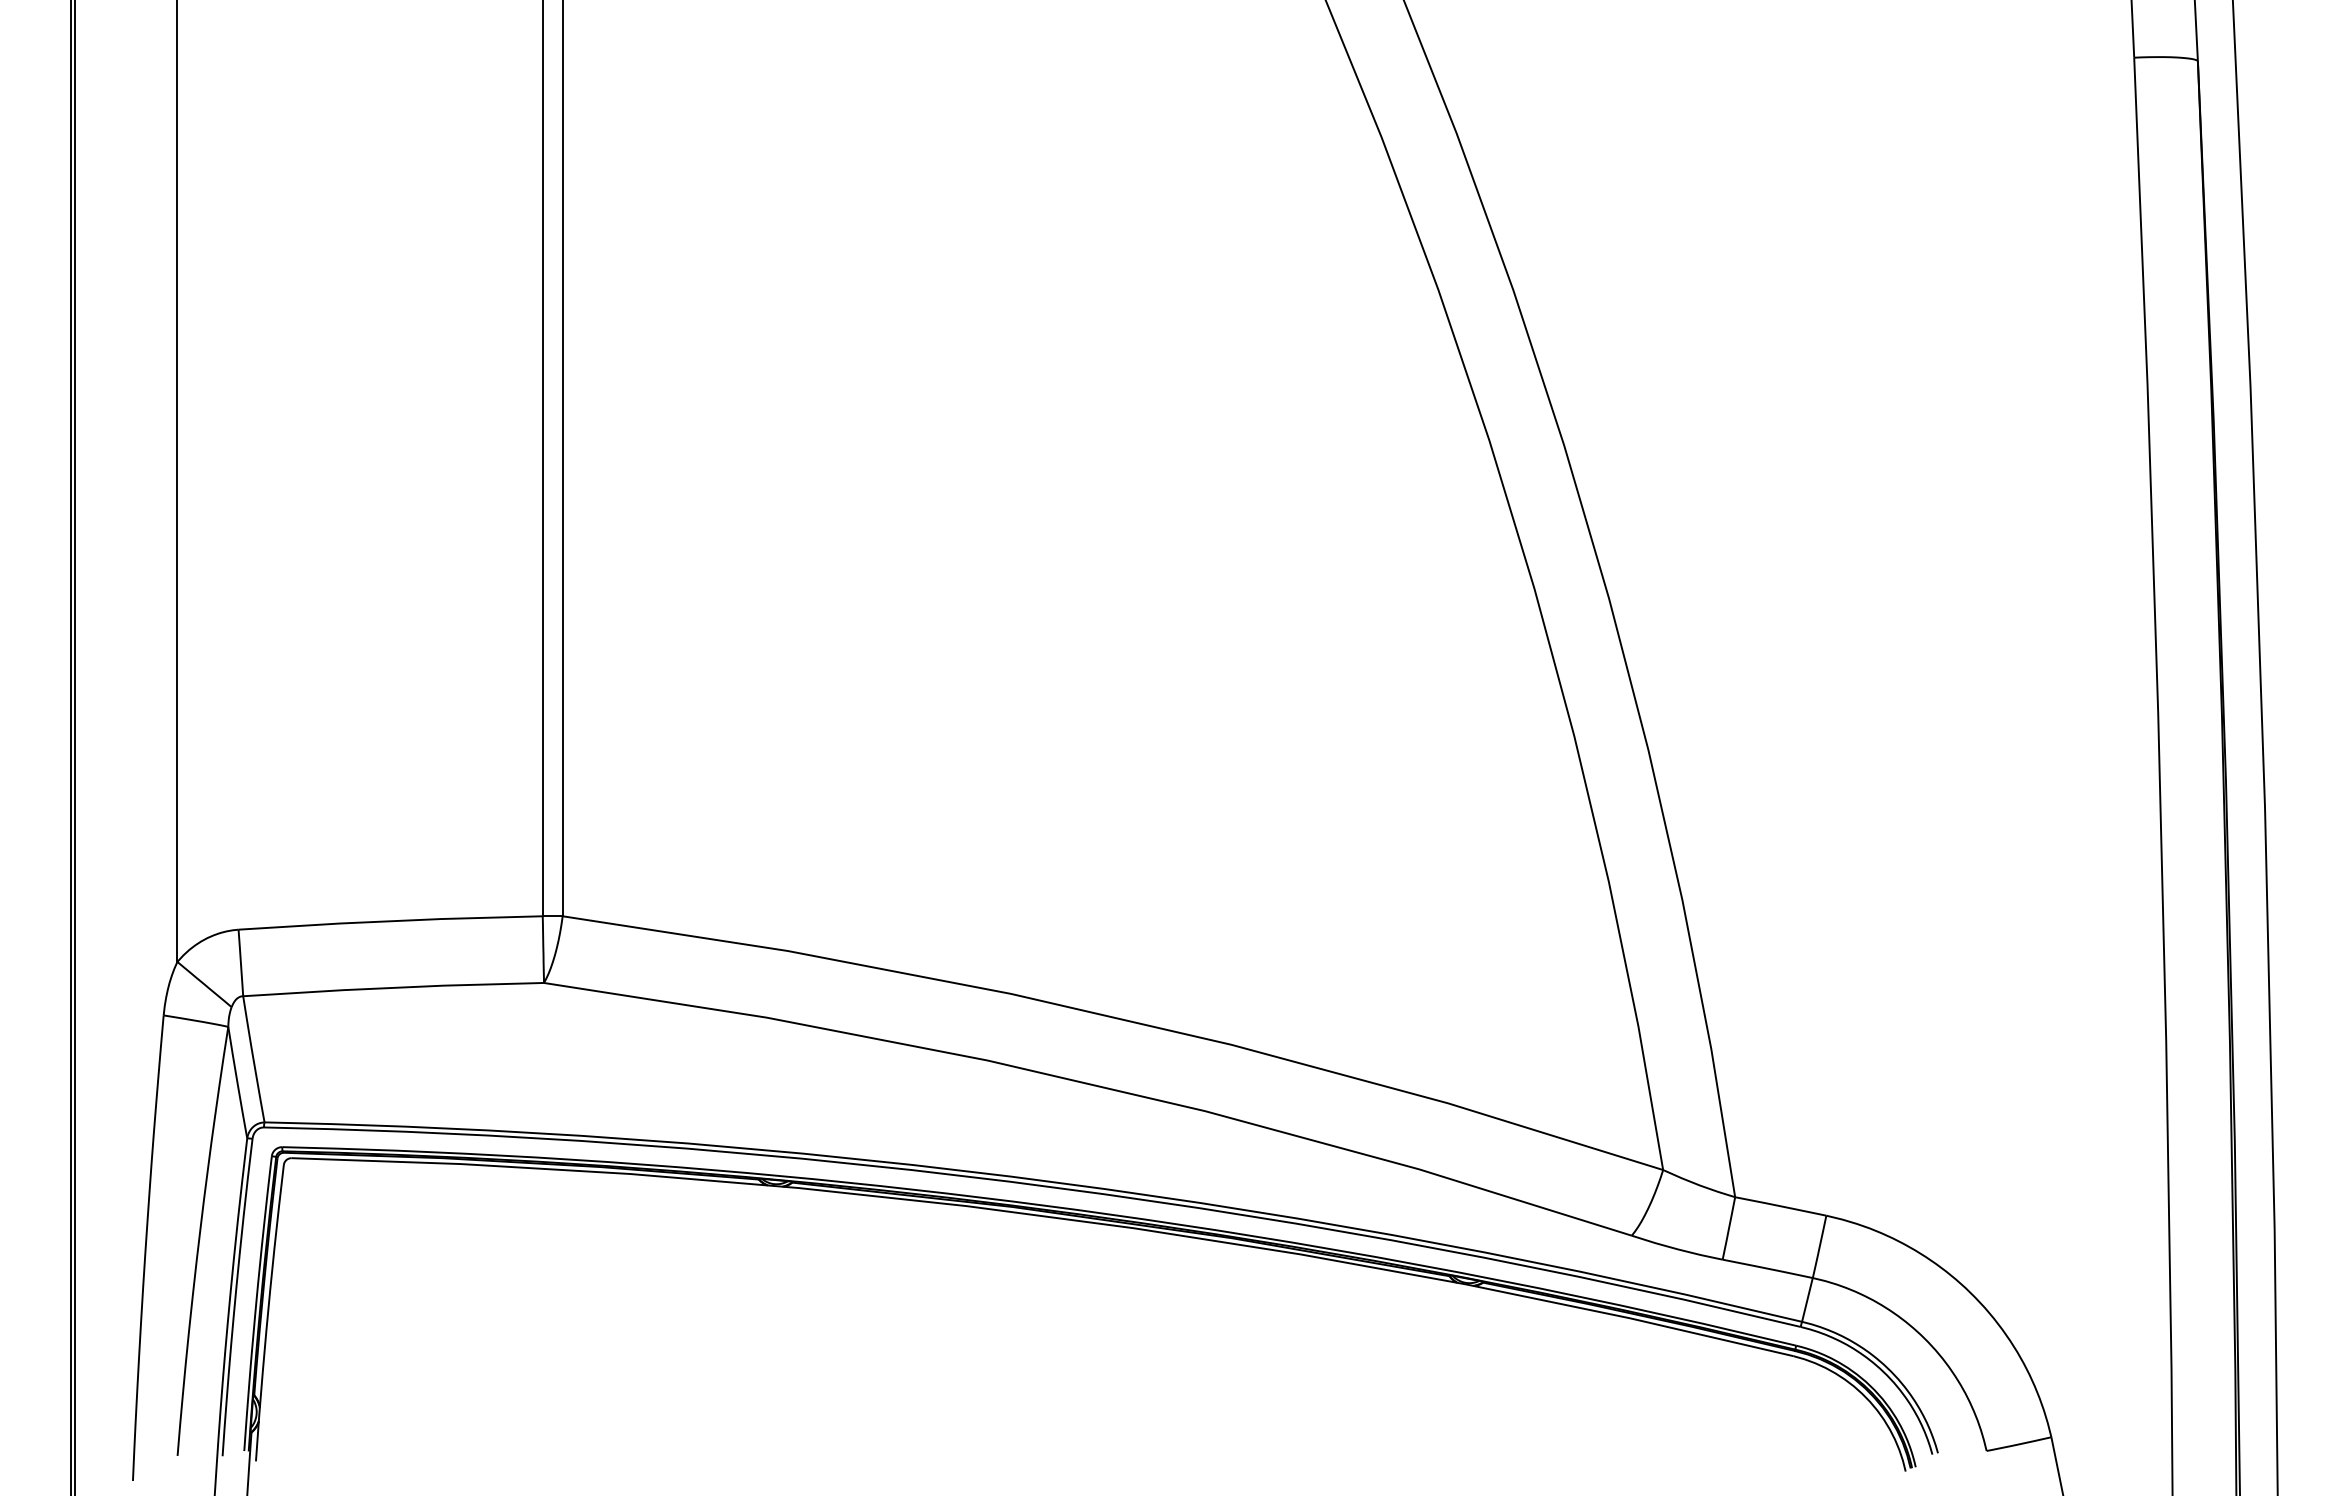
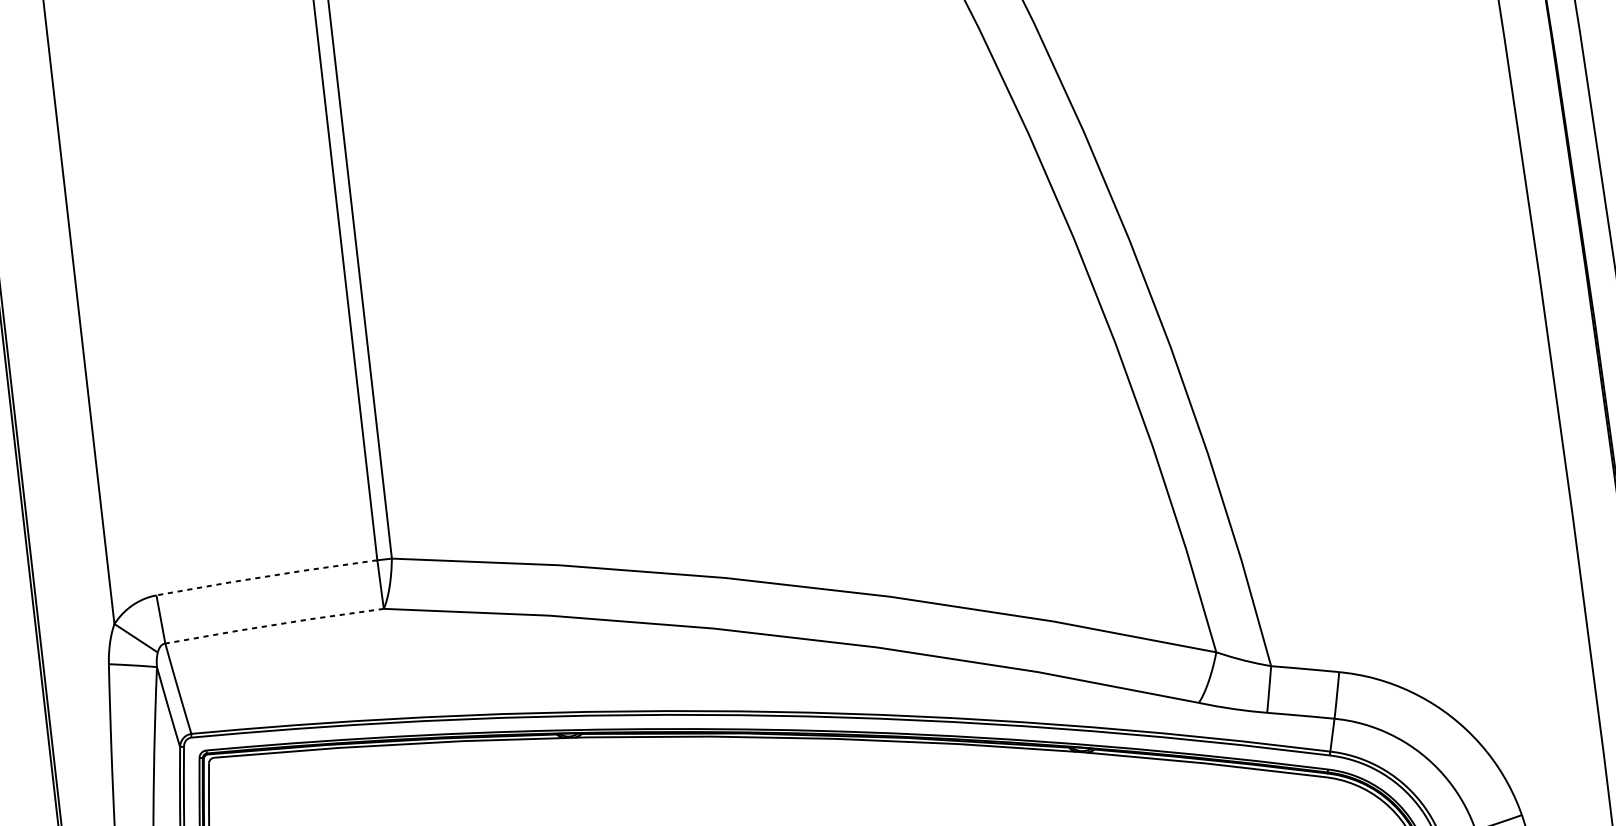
line: (390, 921) -> (266, 576), solid -> dashed
line: (393, 987) -> (274, 624), solid -> dashed

